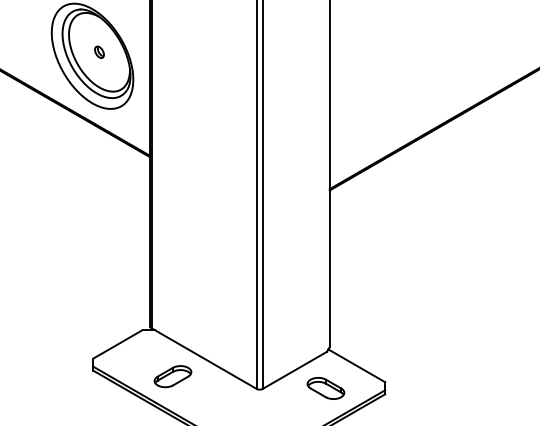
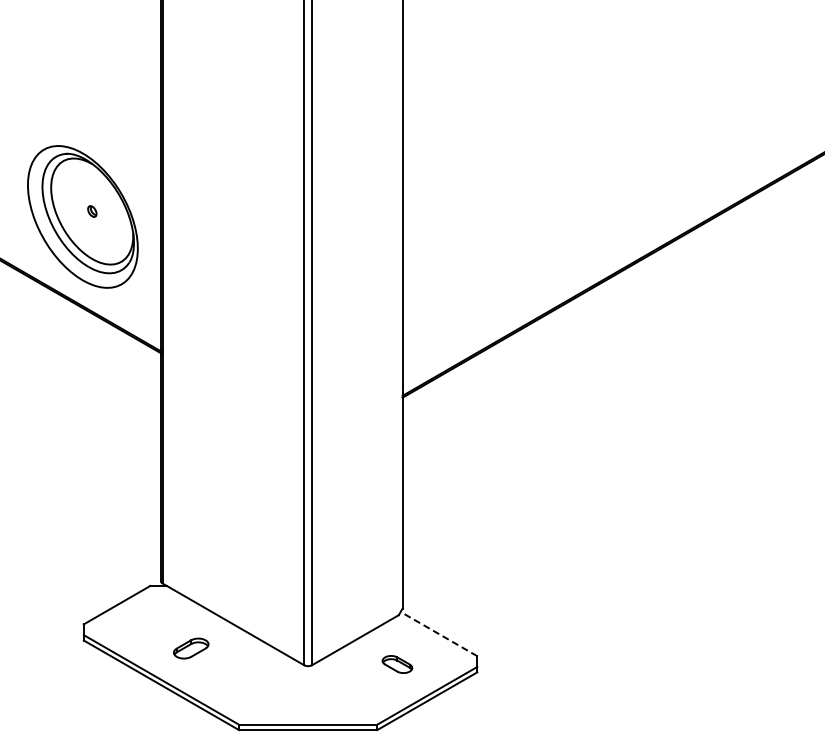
part: (99, 52) -> (92, 211), size x0.7
line: (356, 365) -> (438, 633), solid -> dashed
part: (172, 376) -> (190, 648), size x0.7
part: (326, 388) -> (397, 664), size x0.6

